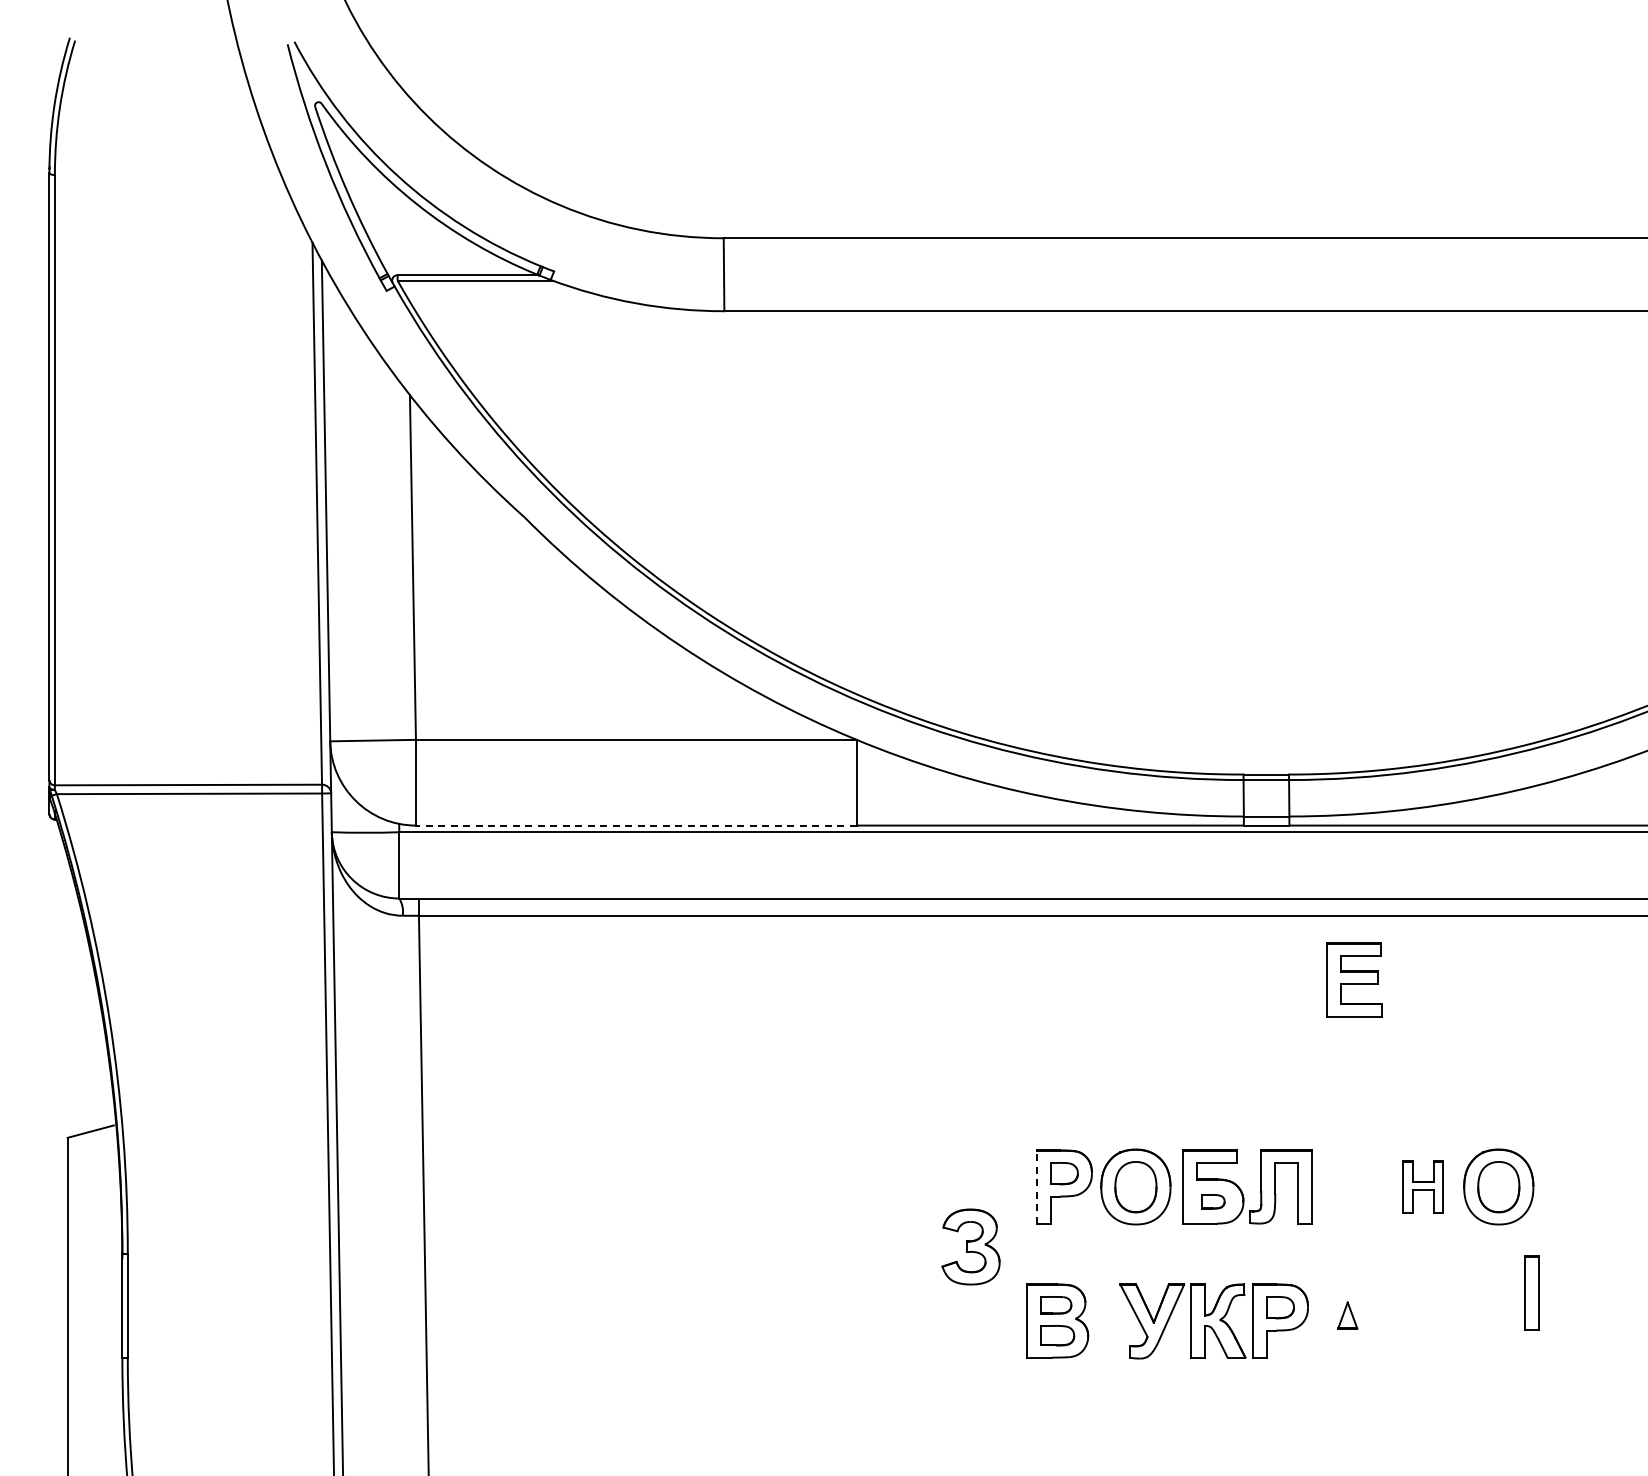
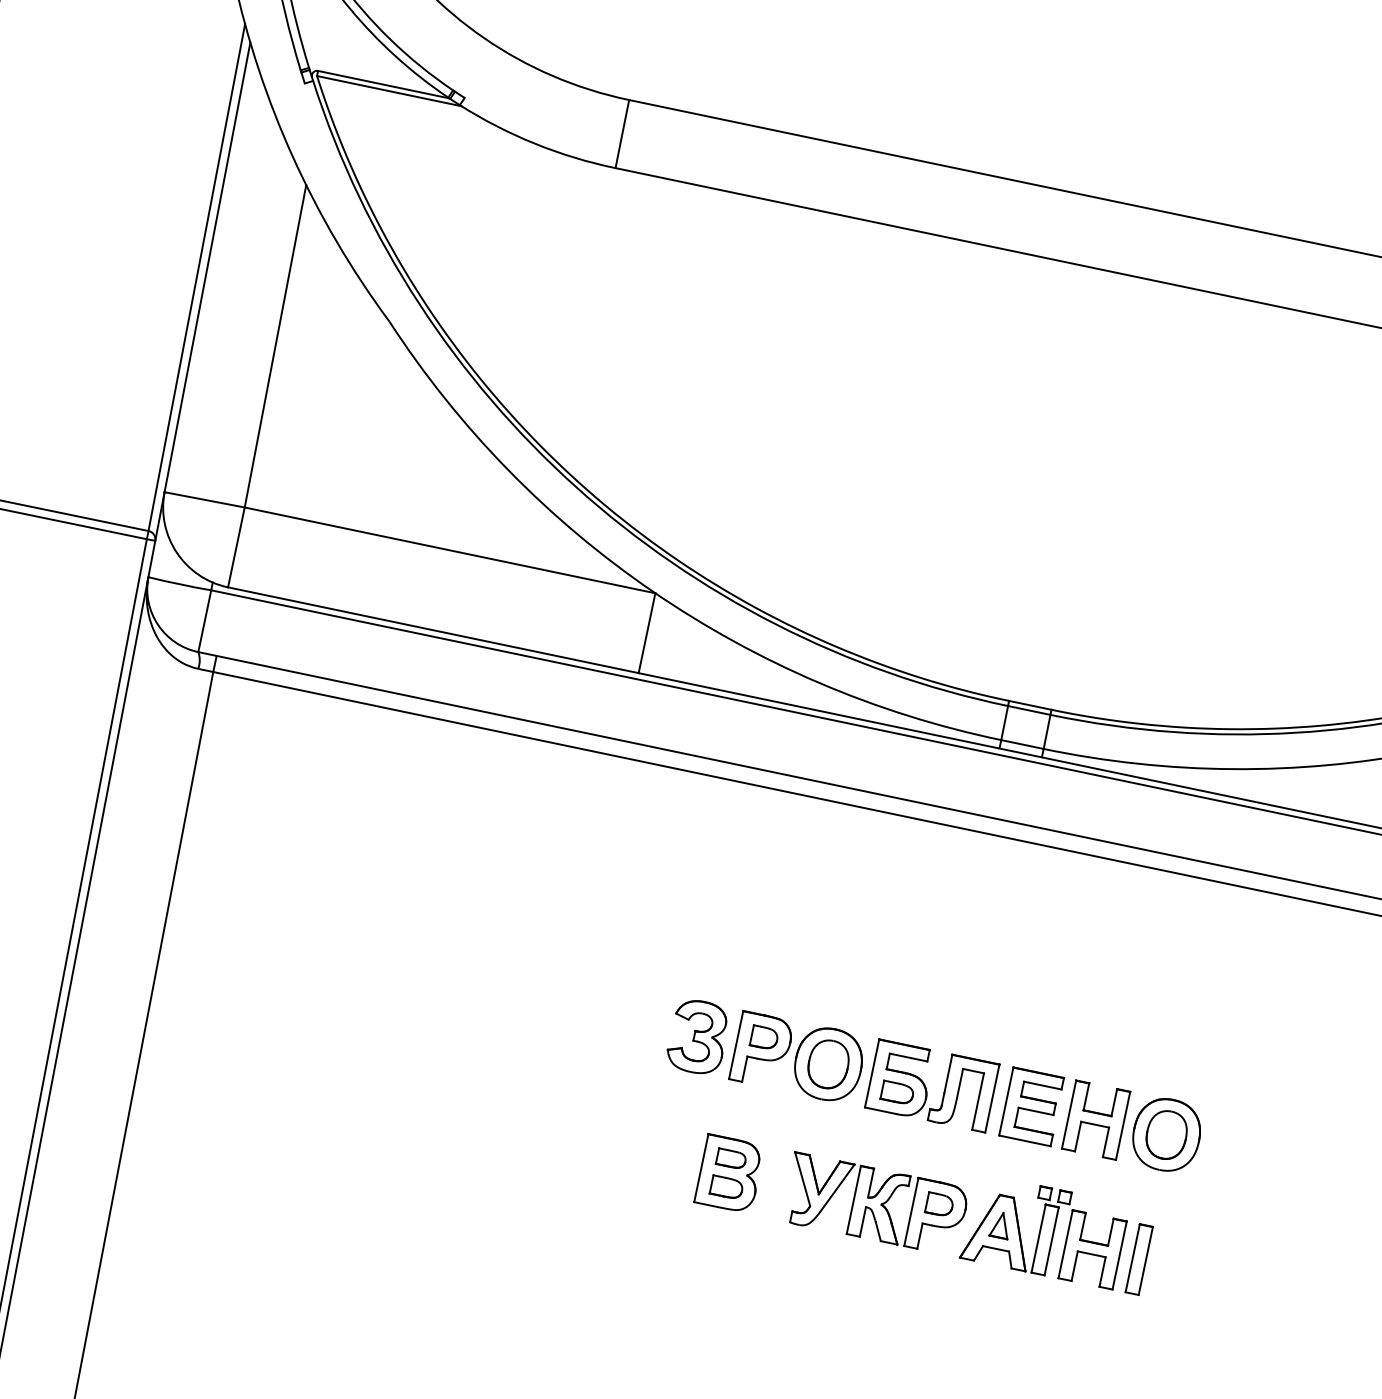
line: (635, 825) -> (432, 630), dashed -> solid
part: (1354, 979) -> (1032, 1106), moved
line: (1036, 1186) -> (736, 1044), dashed -> solid
part: (1422, 1186) -> (1095, 1119), size x1.43
part: (1213, 1201) -> (898, 1092), size x1.43
part: (970, 1246) -> (697, 1036), moved
part: (1531, 1292) -> (1138, 1258), moved
part: (1393, 1312) -> (1044, 1231), added

